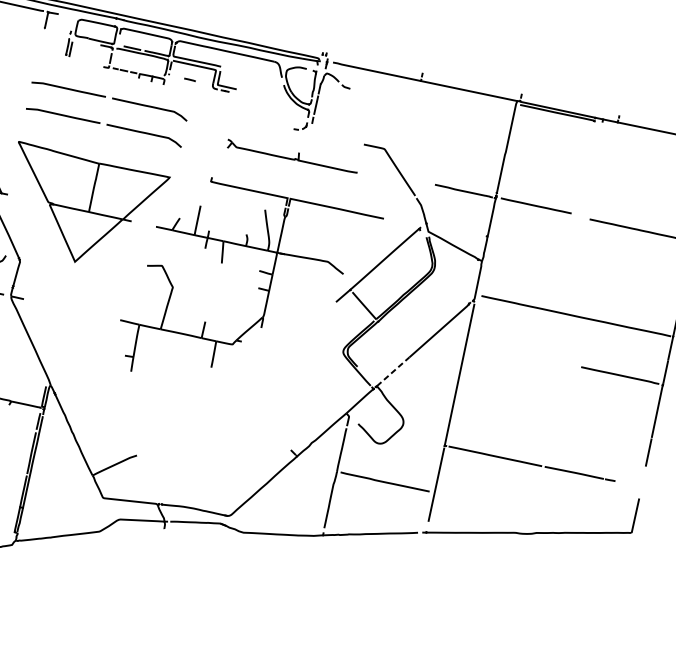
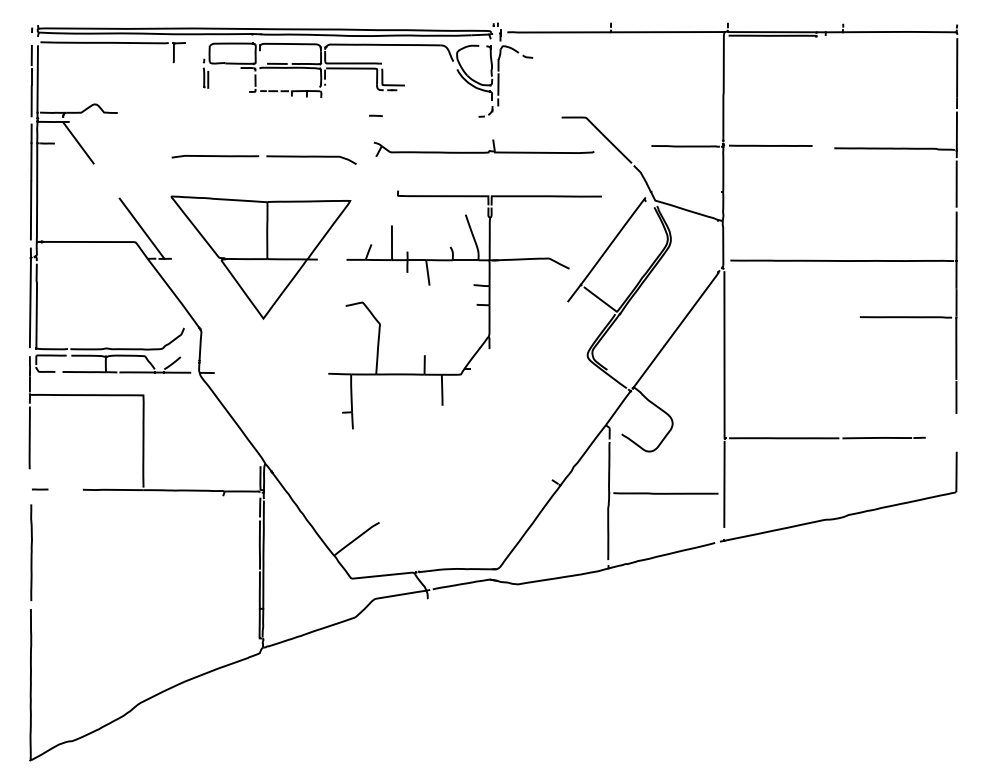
curve: (189, 79) -> (375, 115), moved
part: (109, 100) -> (263, 128), removed
part: (292, 155) -> (483, 147), size x1.43
line: (393, 371) -> (649, 366), dashed -> solid

